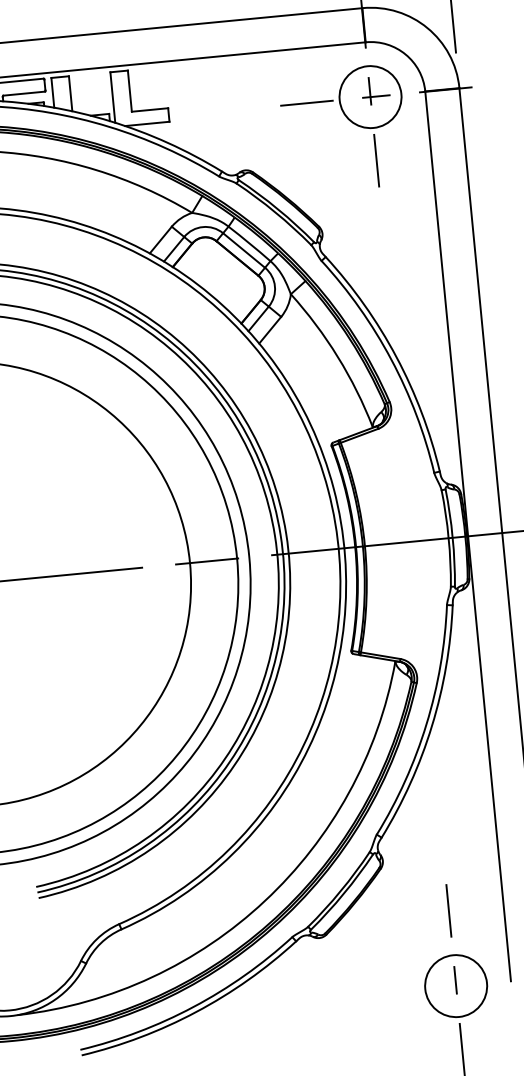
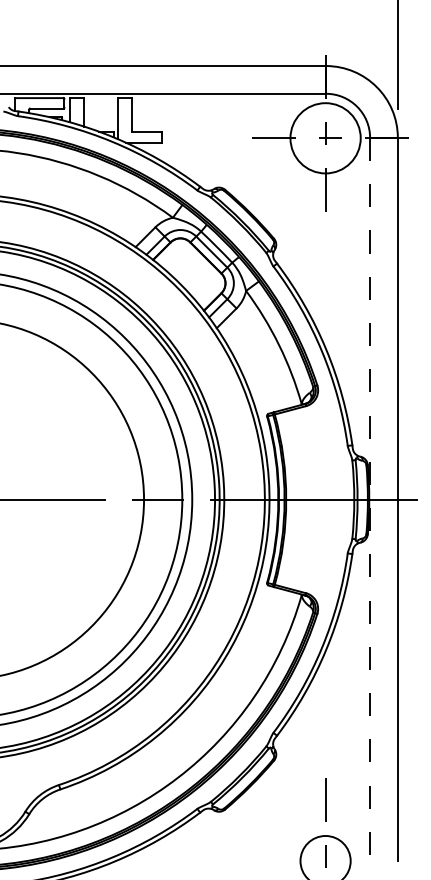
circle: (370, 97) -> (325, 138), size x1.4
line: (468, 536) -> (370, 499), solid -> dashed

